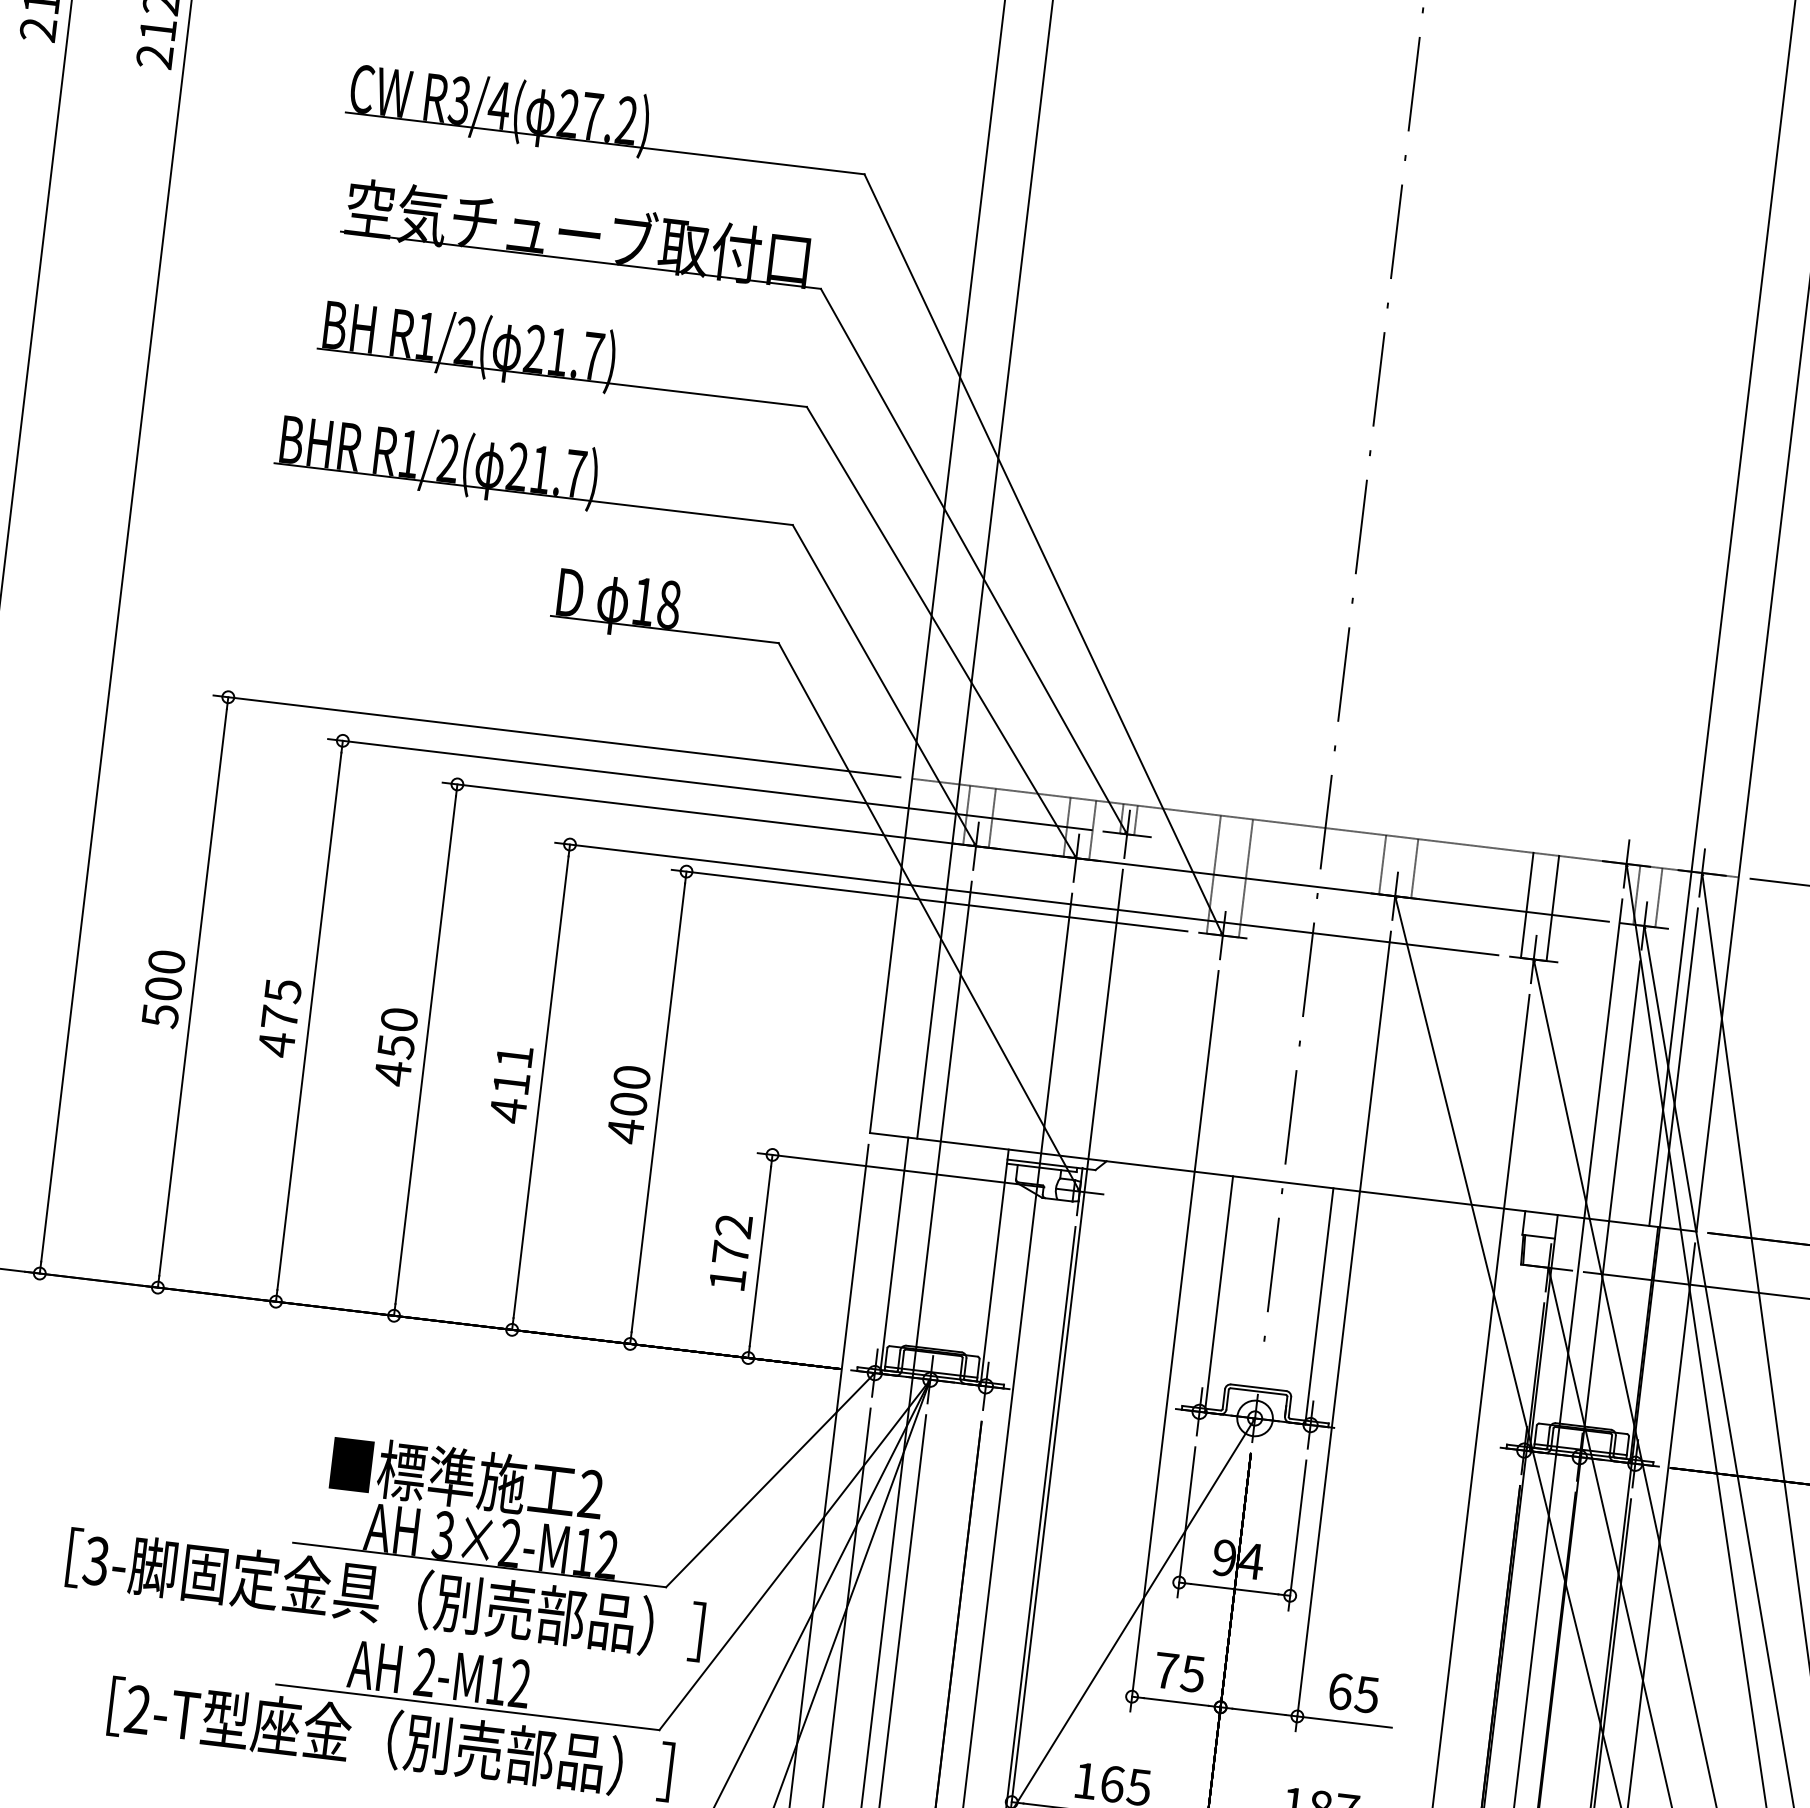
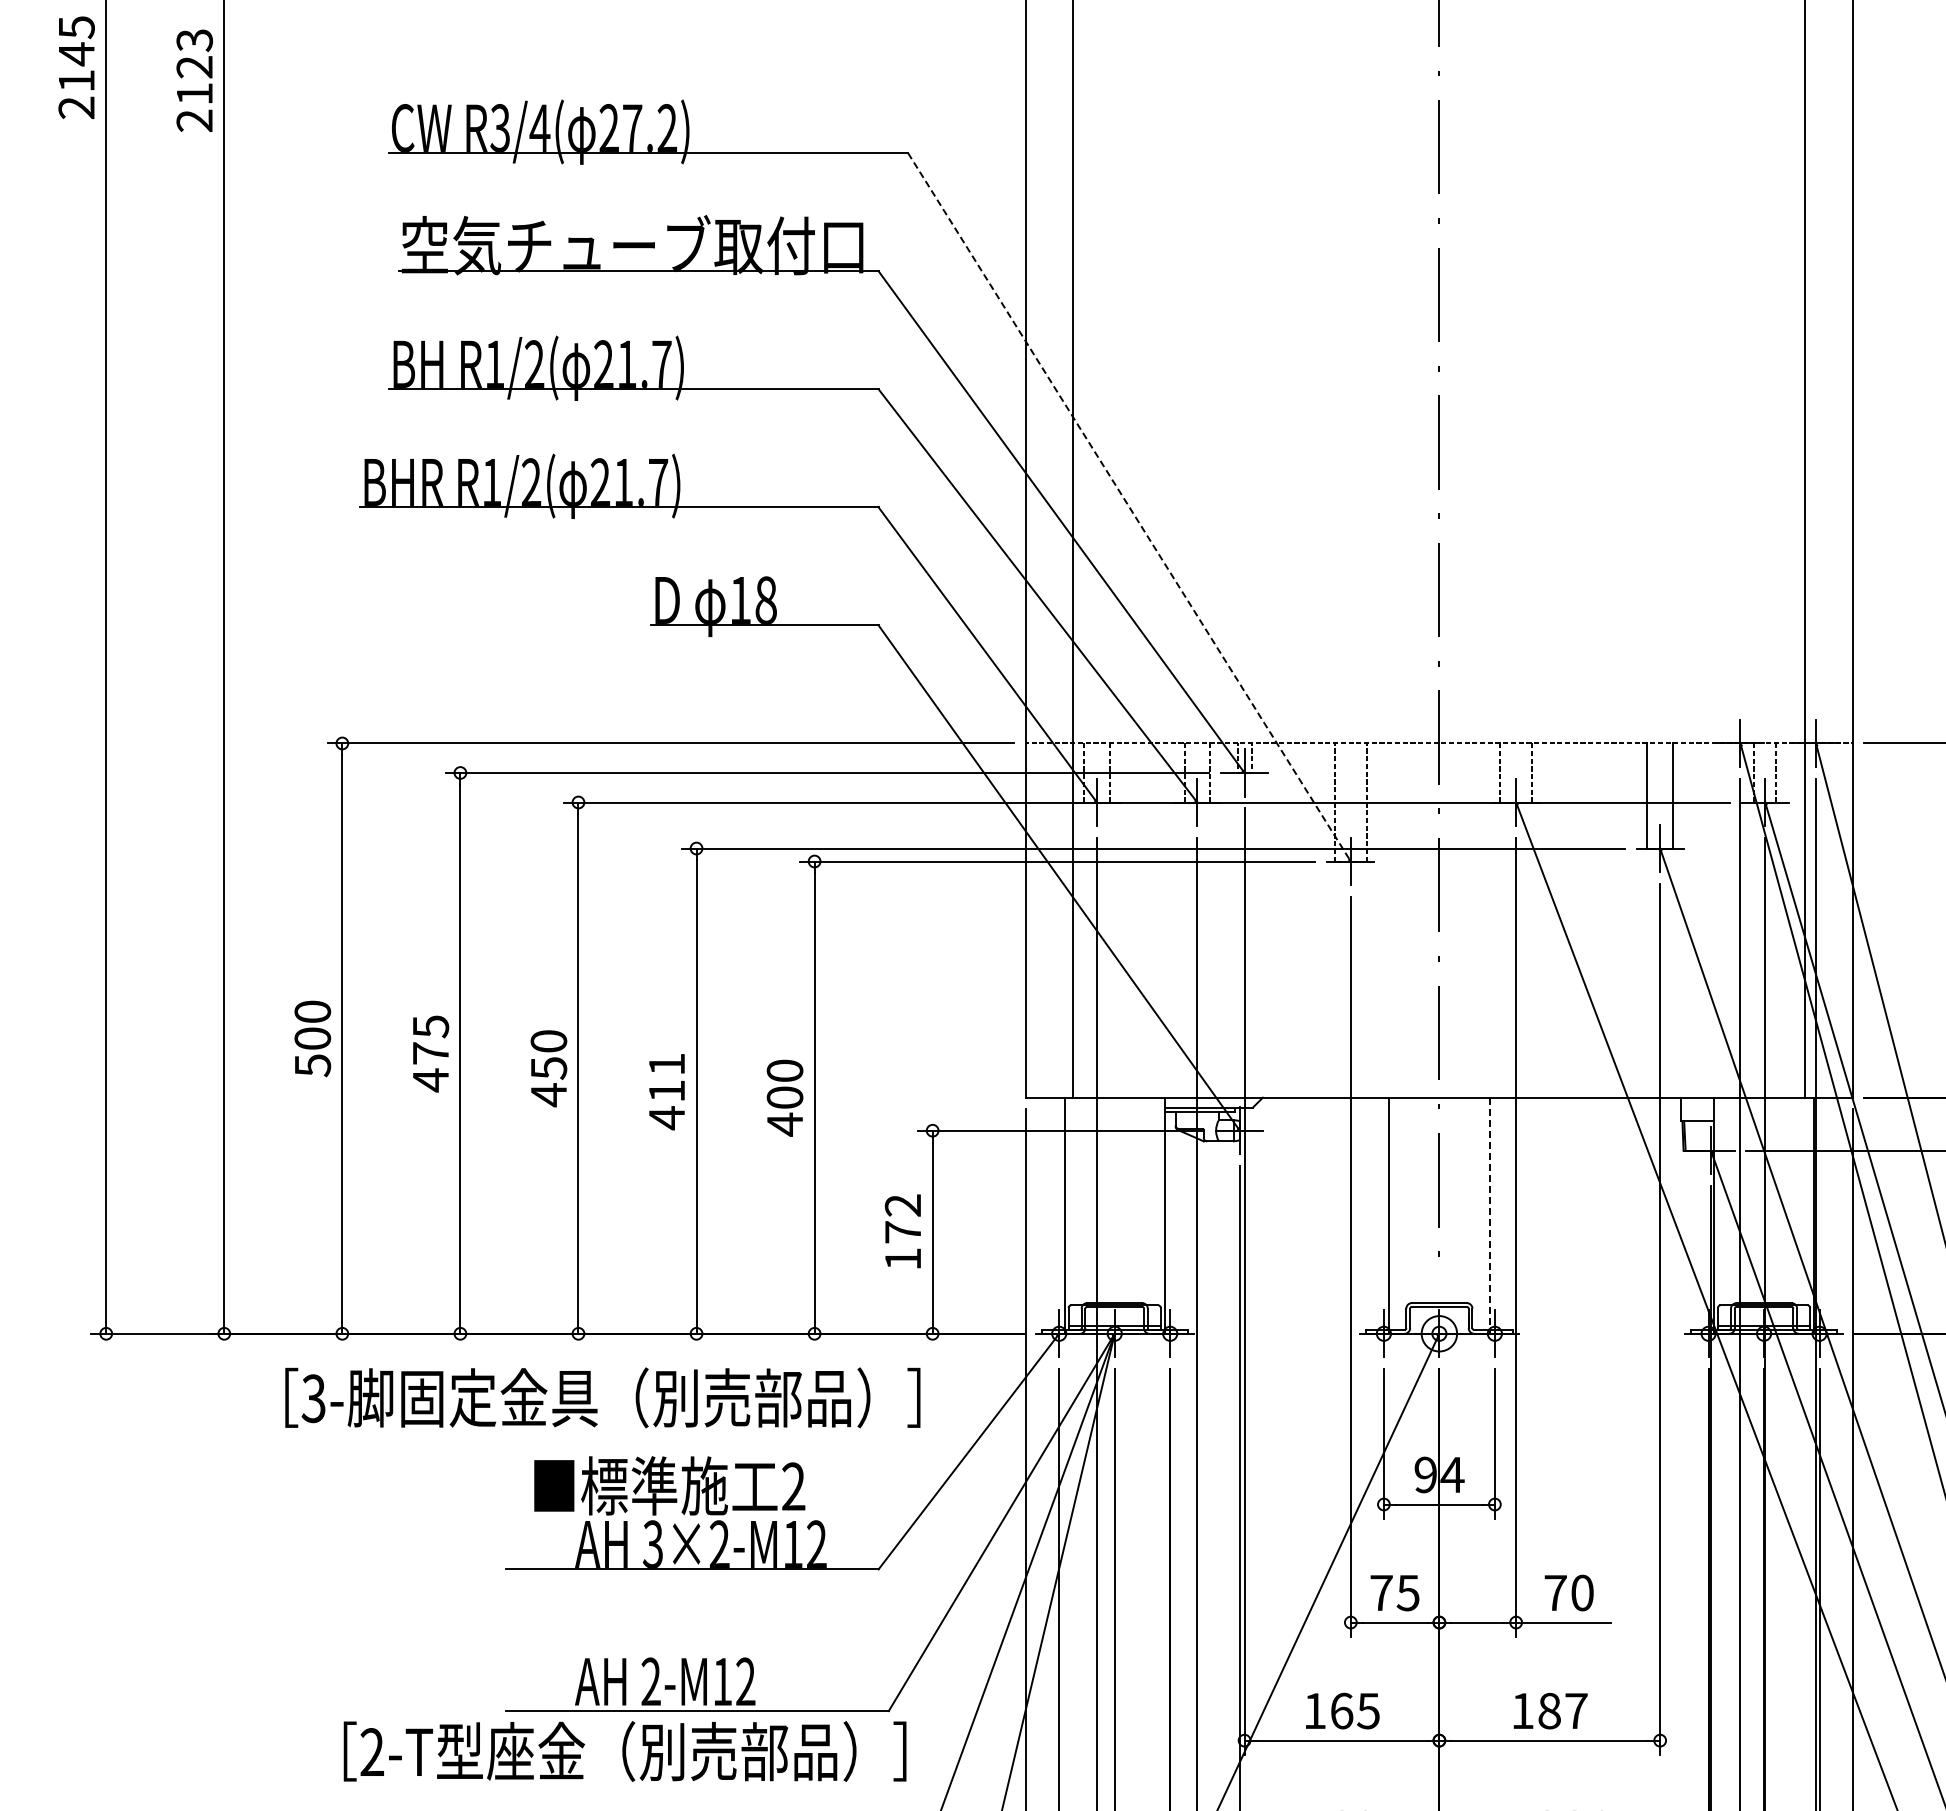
line: (1043, 555) -> (1129, 507), solid -> dashed
line: (1319, 1307) -> (1489, 1216), solid -> dashed
text: (385, 1594) -> (602, 1397), moved
text: (1353, 1692) -> (1568, 1592), 65 -> 70

